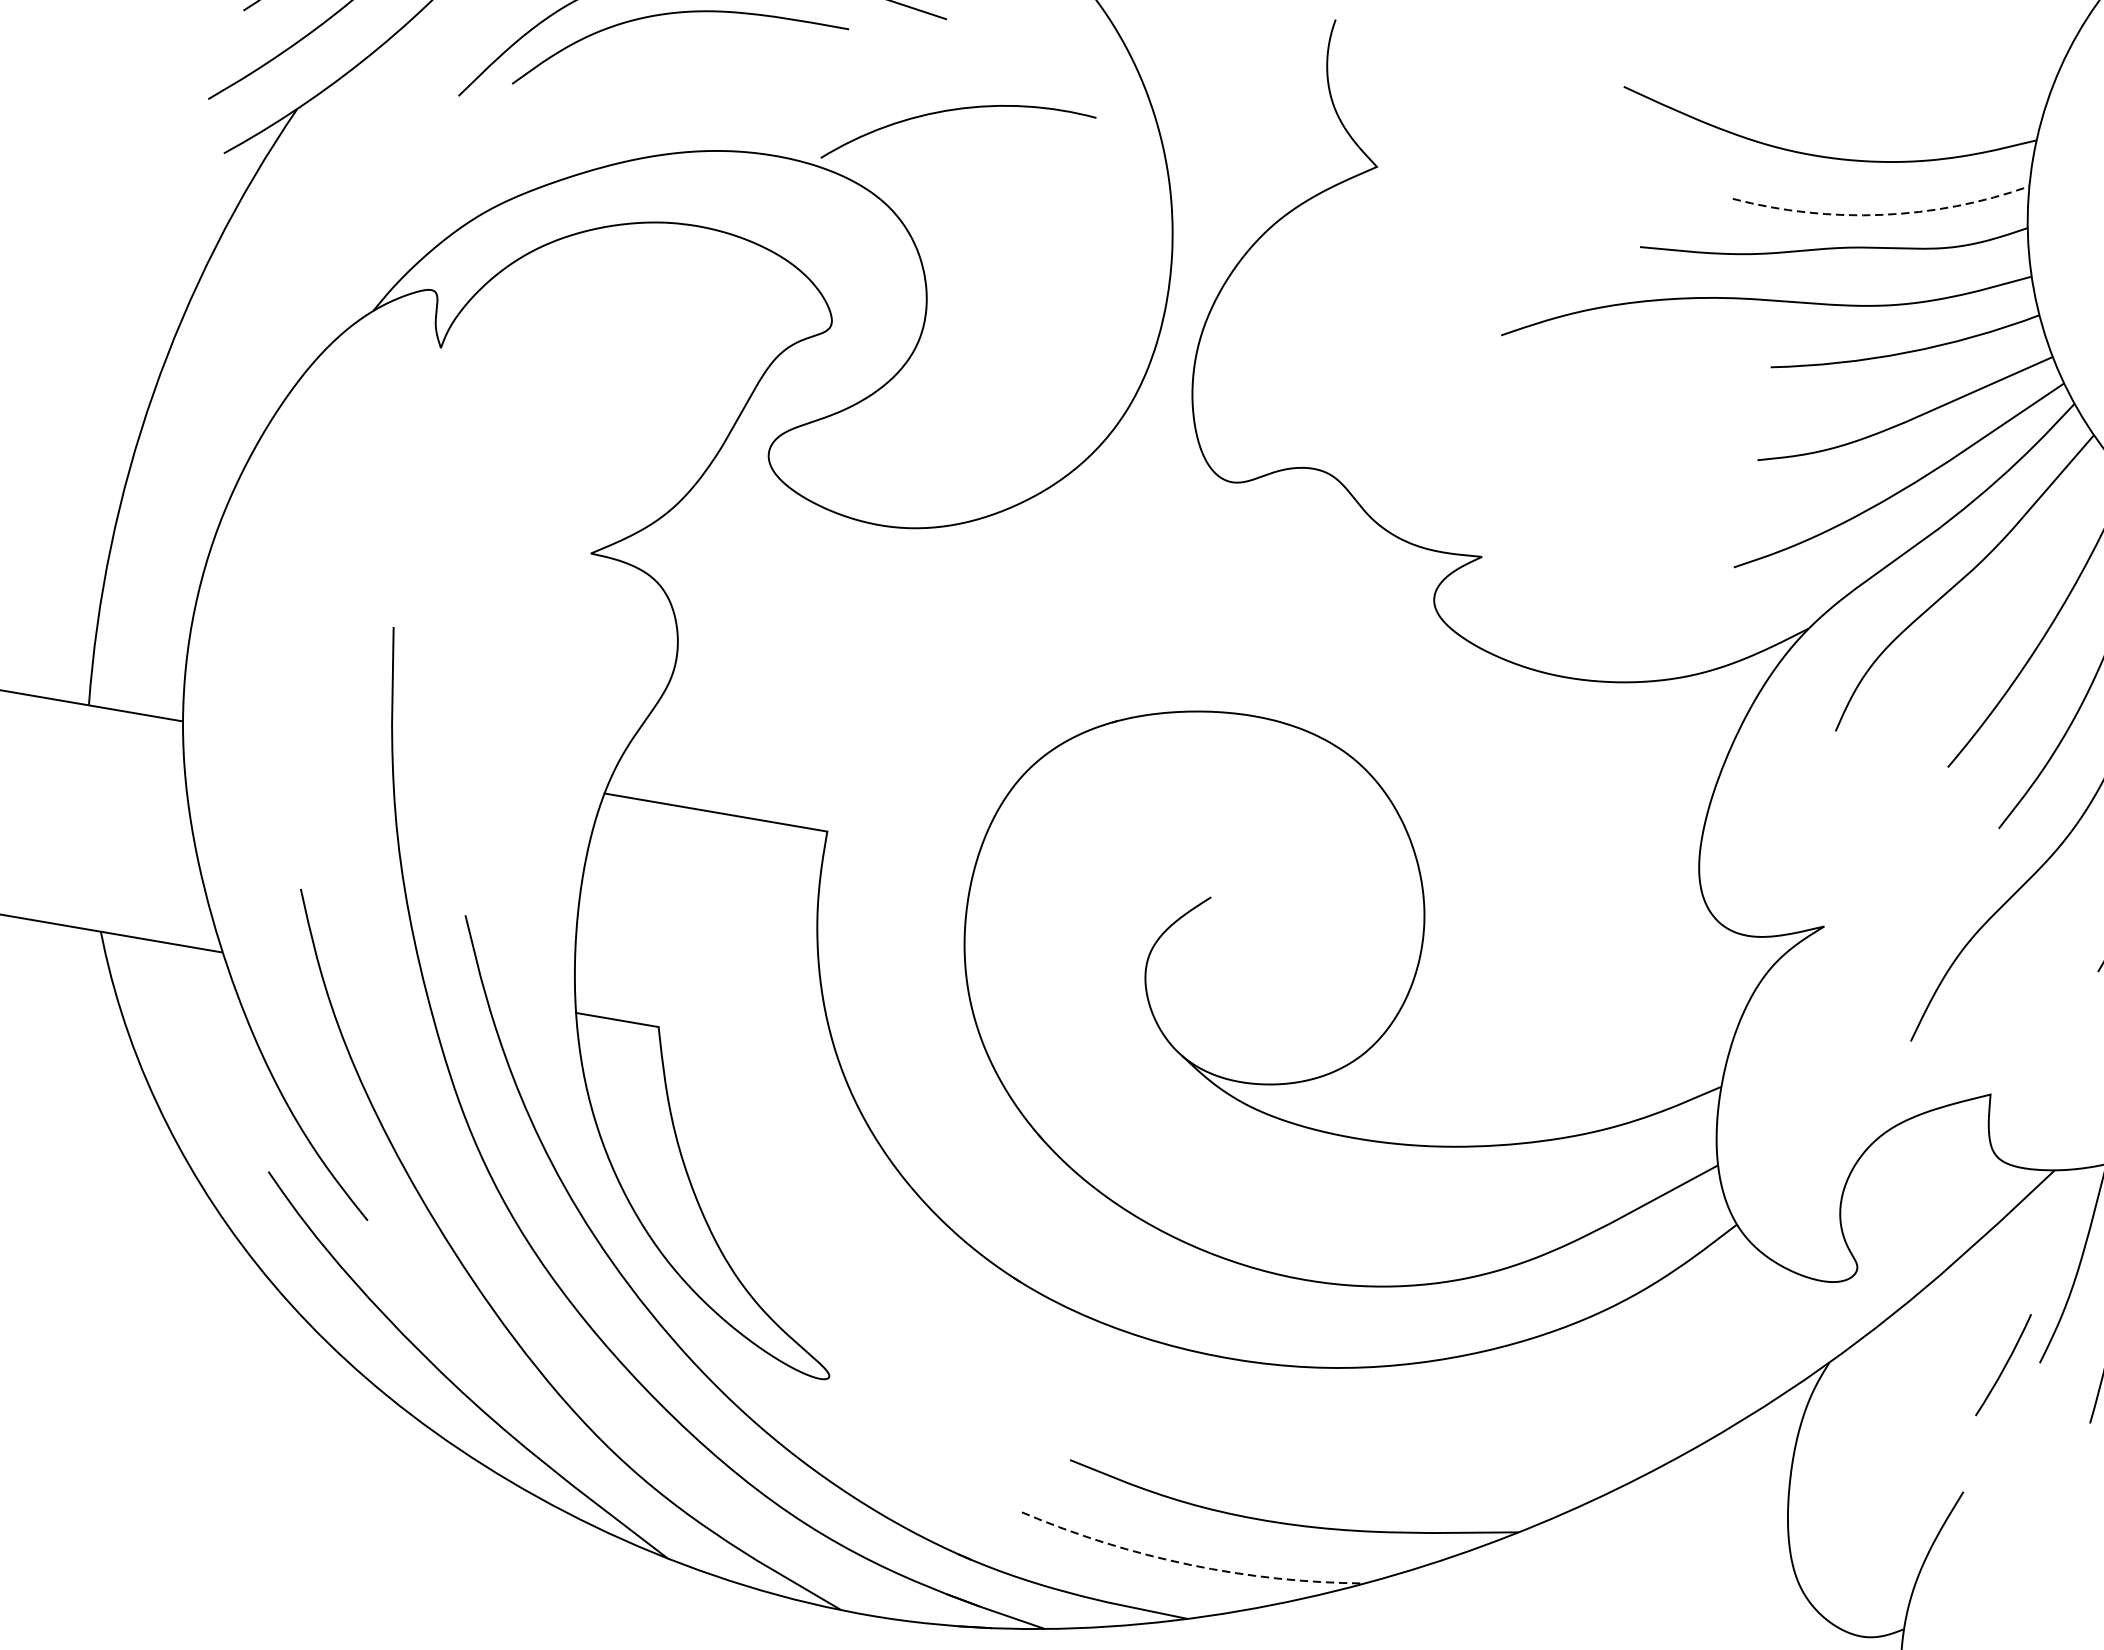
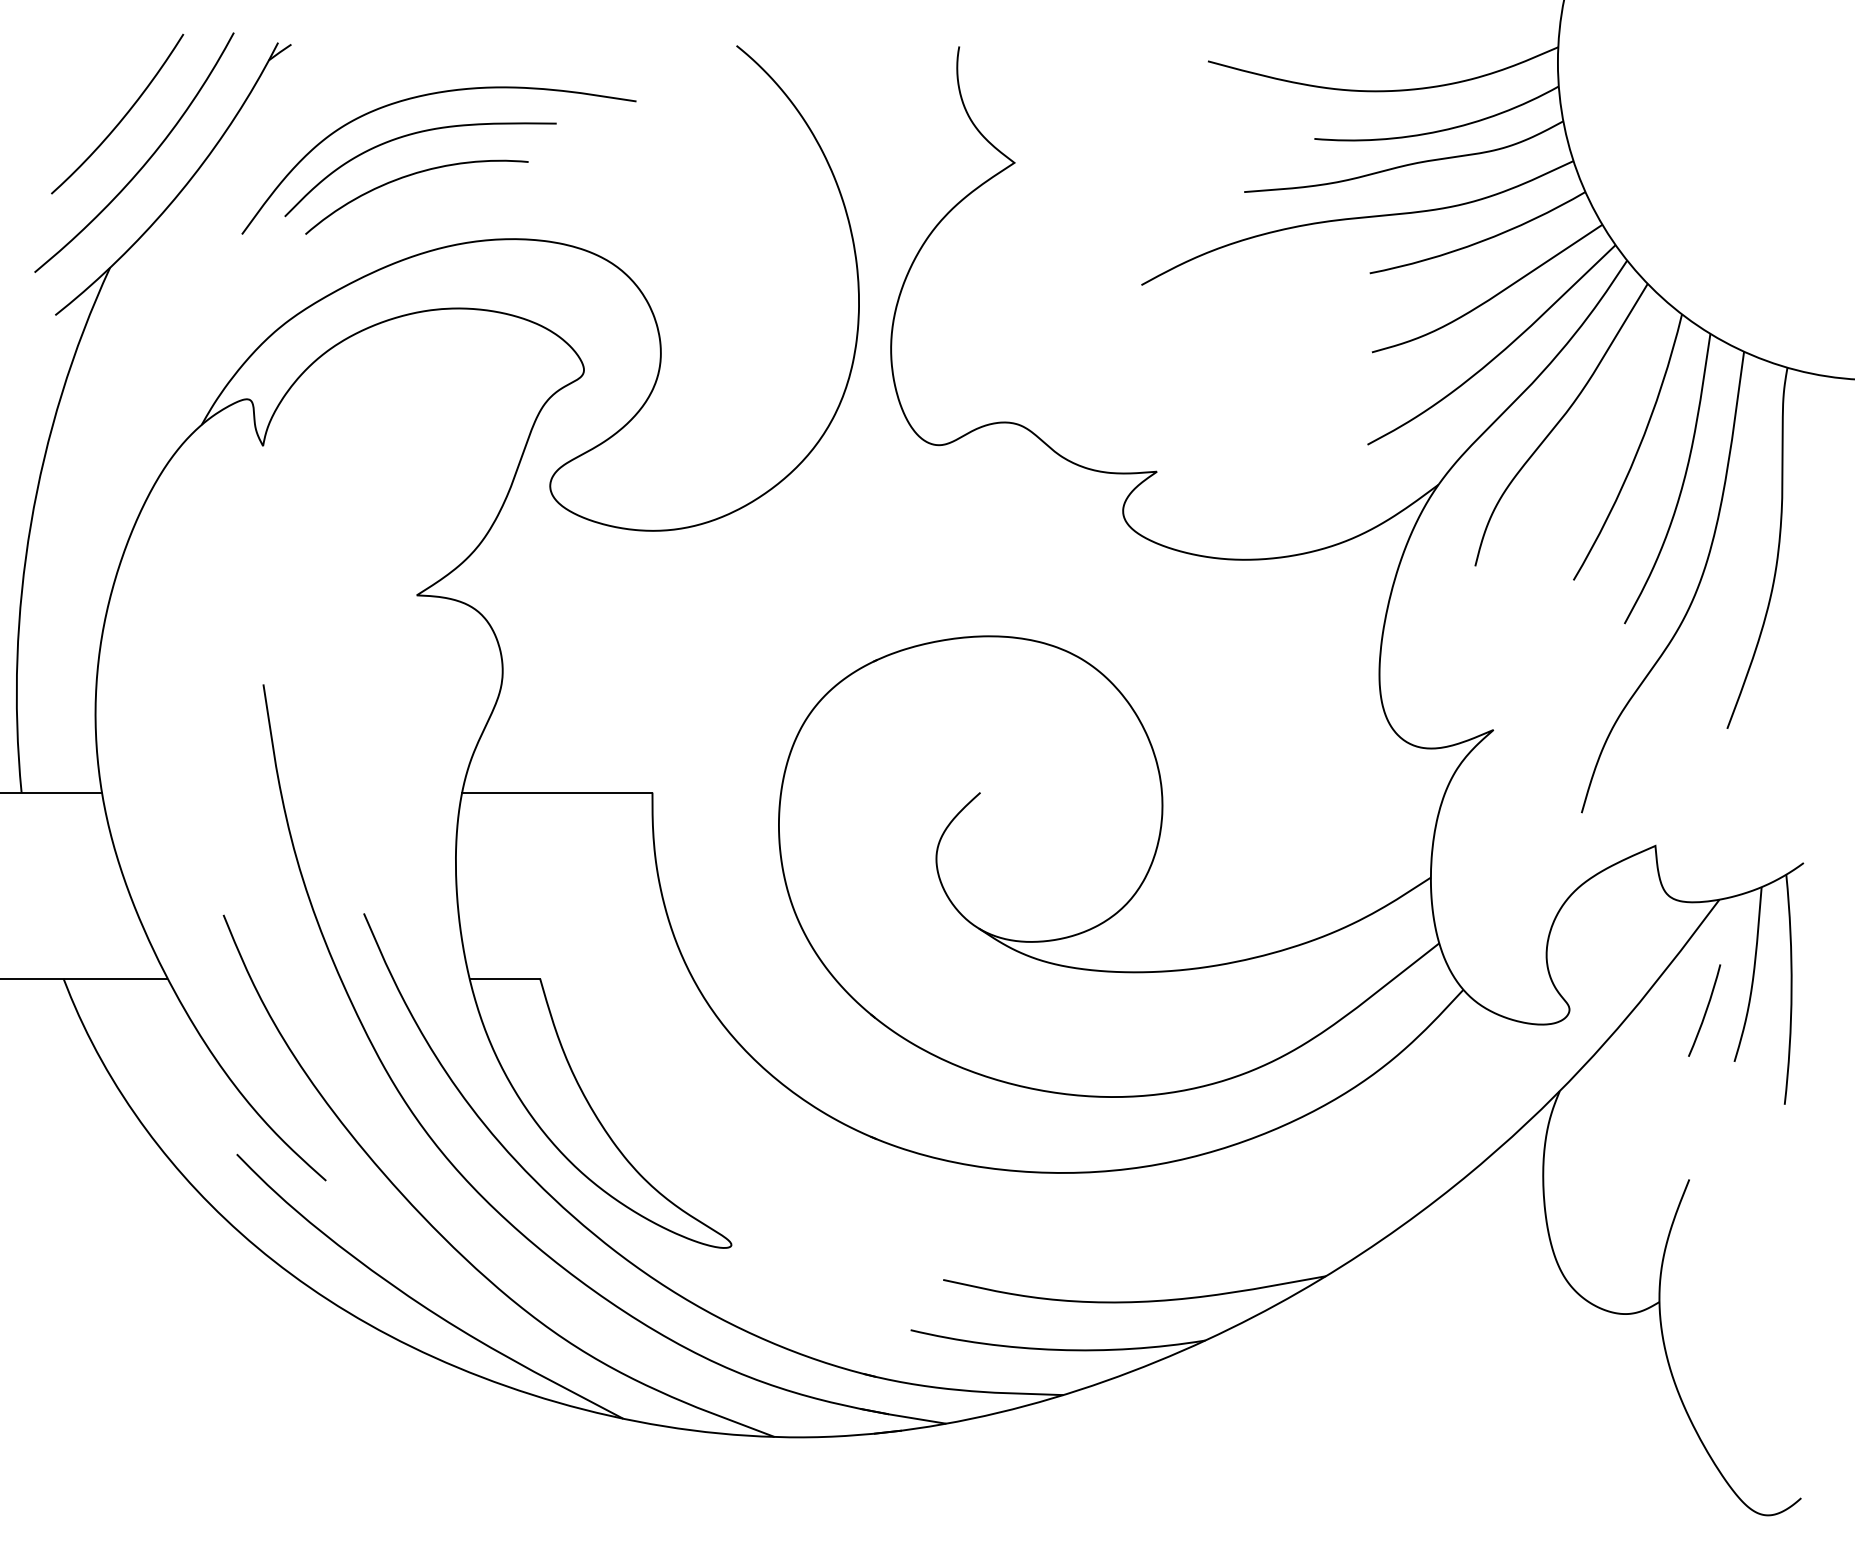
arc: (954, 111) -> (409, 176), moved
arc: (1881, 215) -> (1440, 131), dashed -> solid
arc: (2004, 1365) -> (1705, 1010), moved
arc: (1189, 1564) -> (1057, 1349), dashed -> solid

